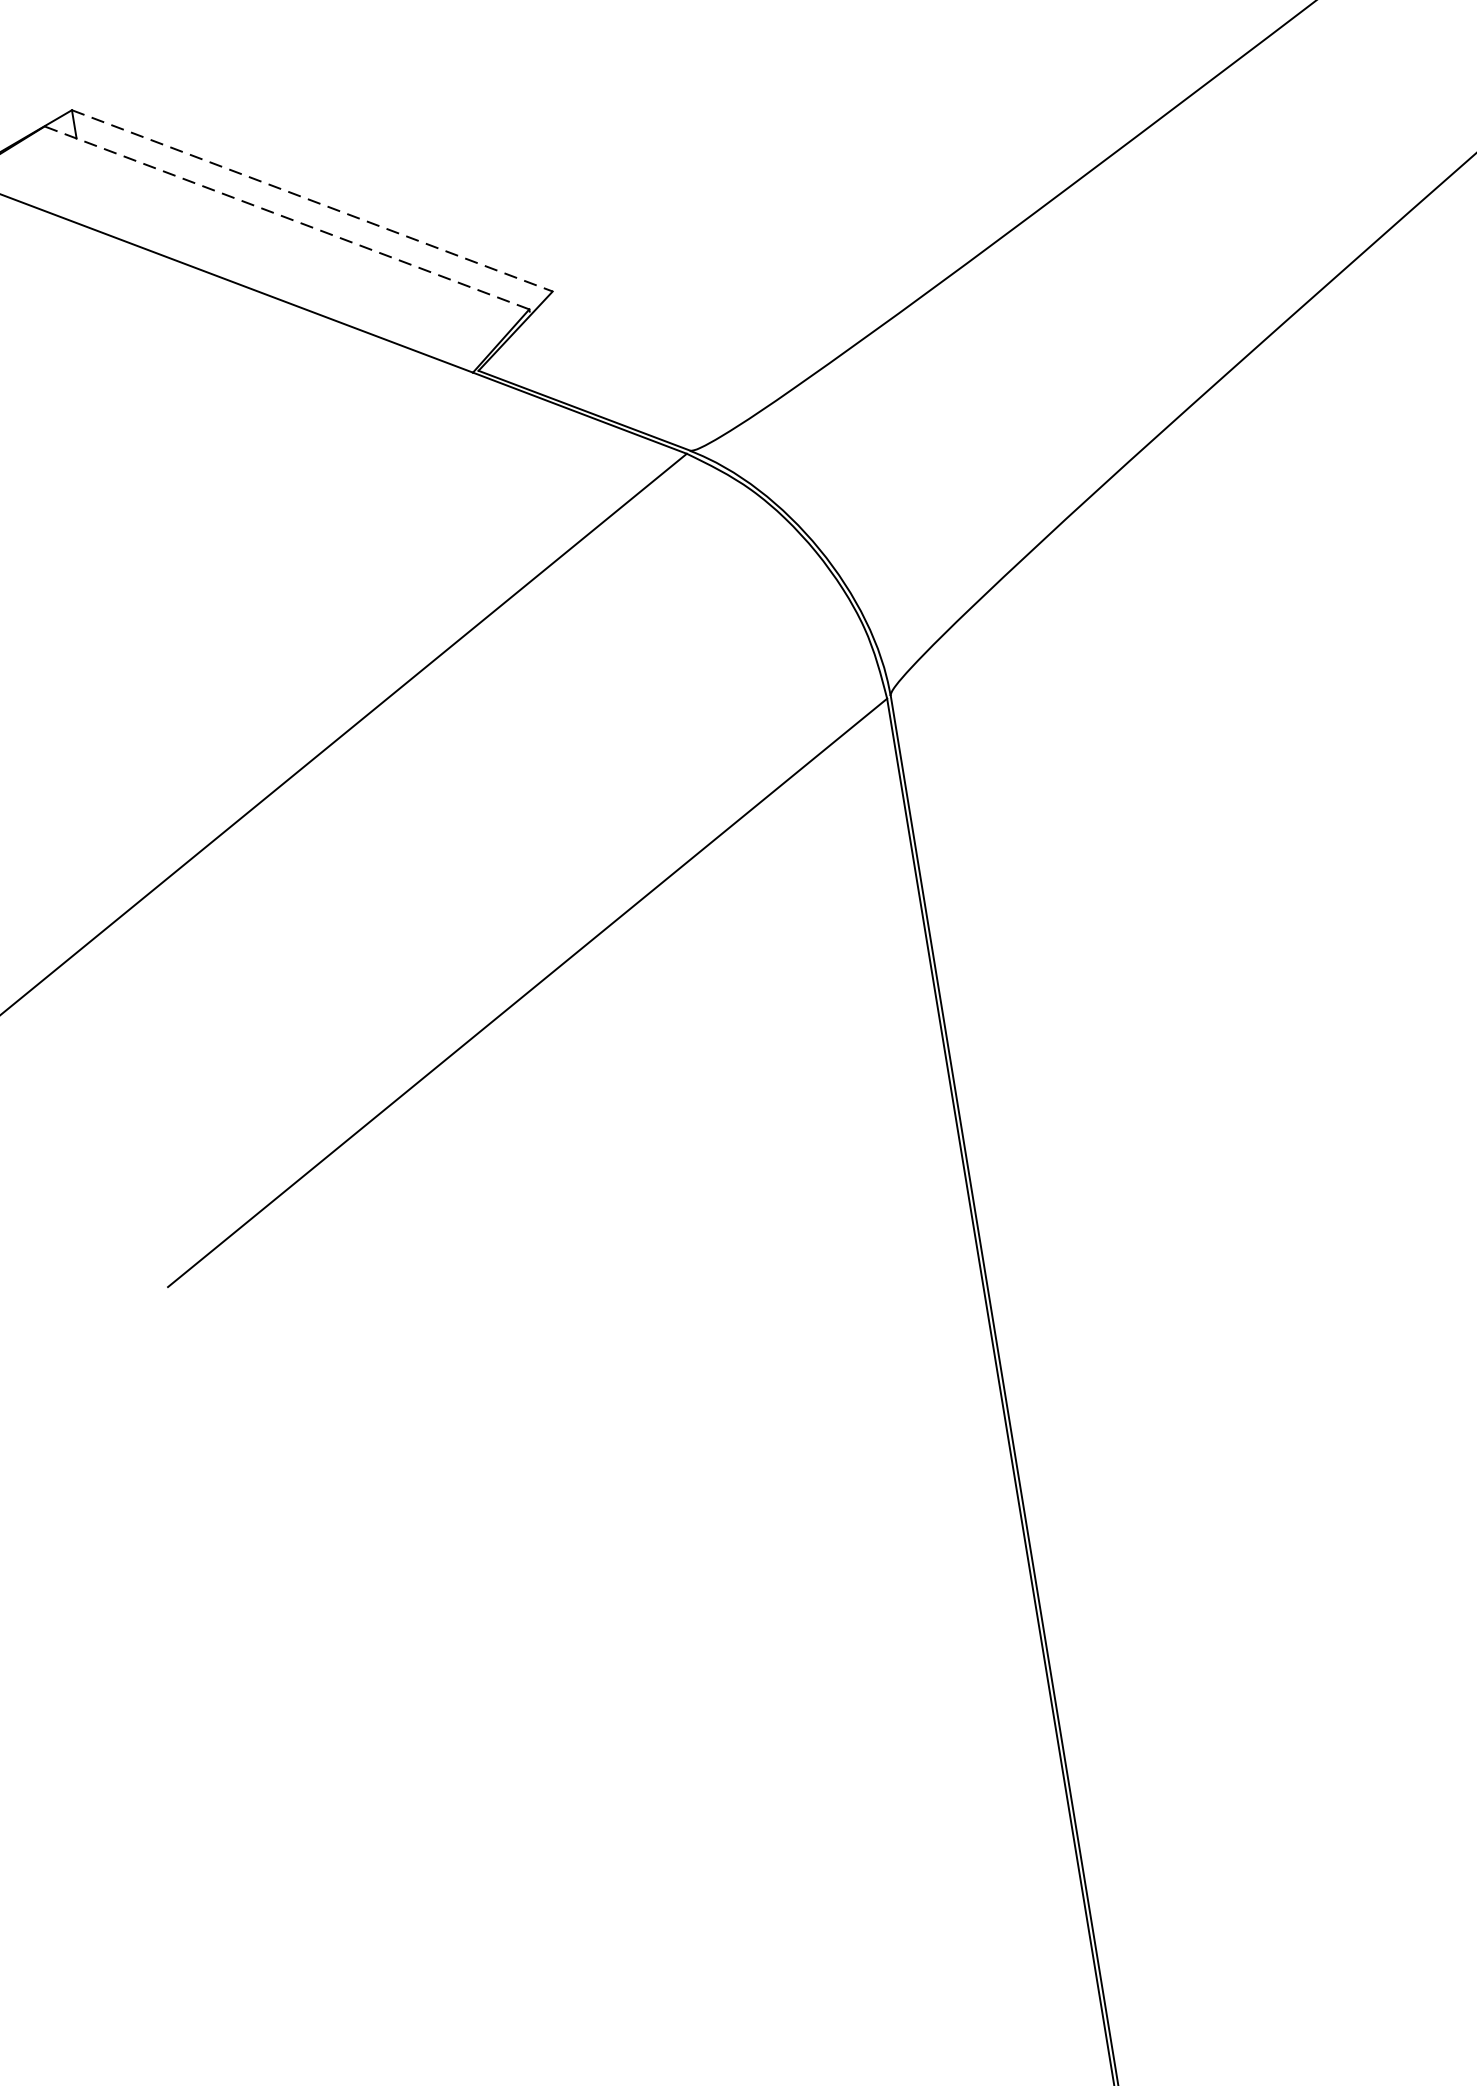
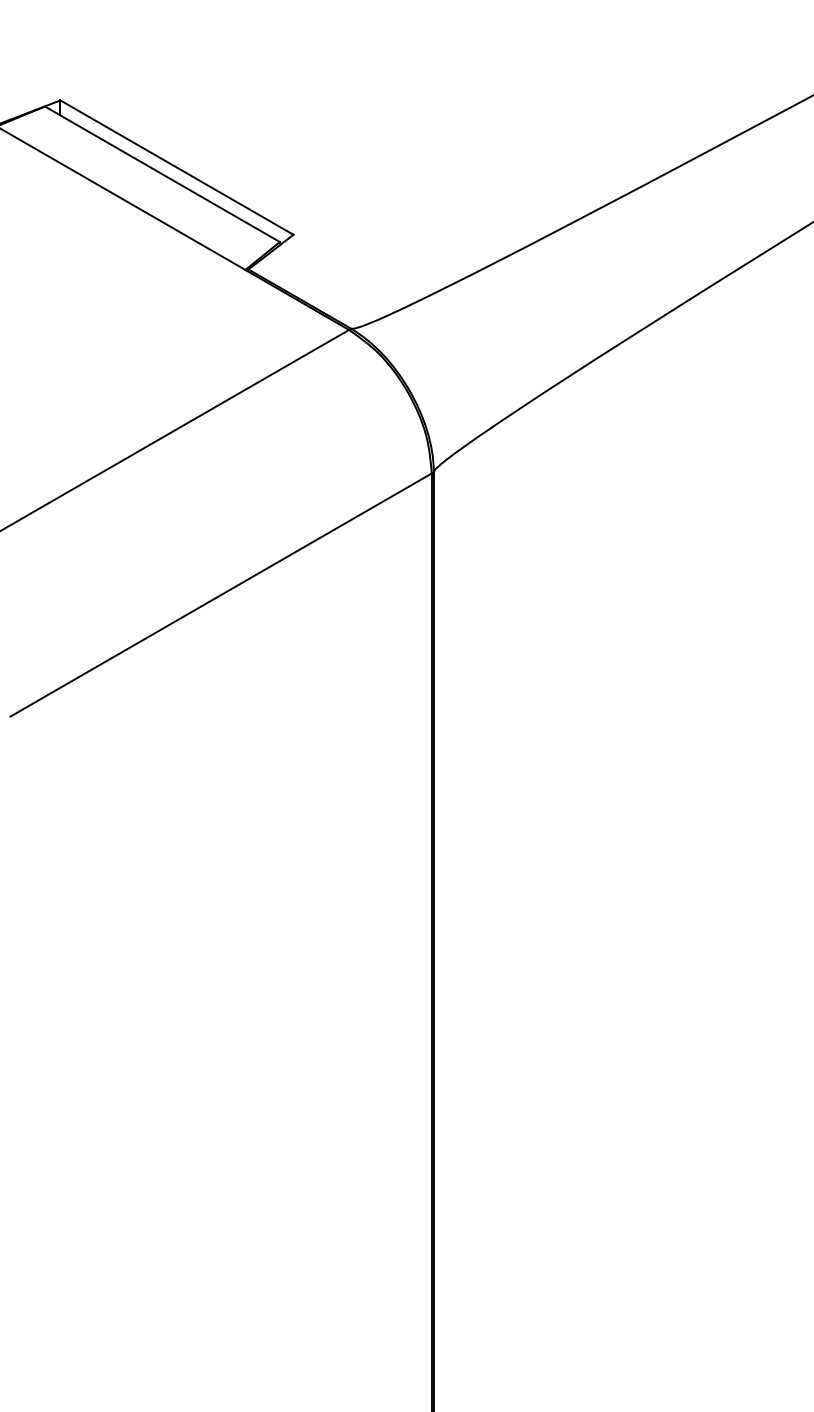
line: (313, 200) -> (177, 167), dashed -> solid
line: (287, 218) -> (162, 174), dashed -> solid

